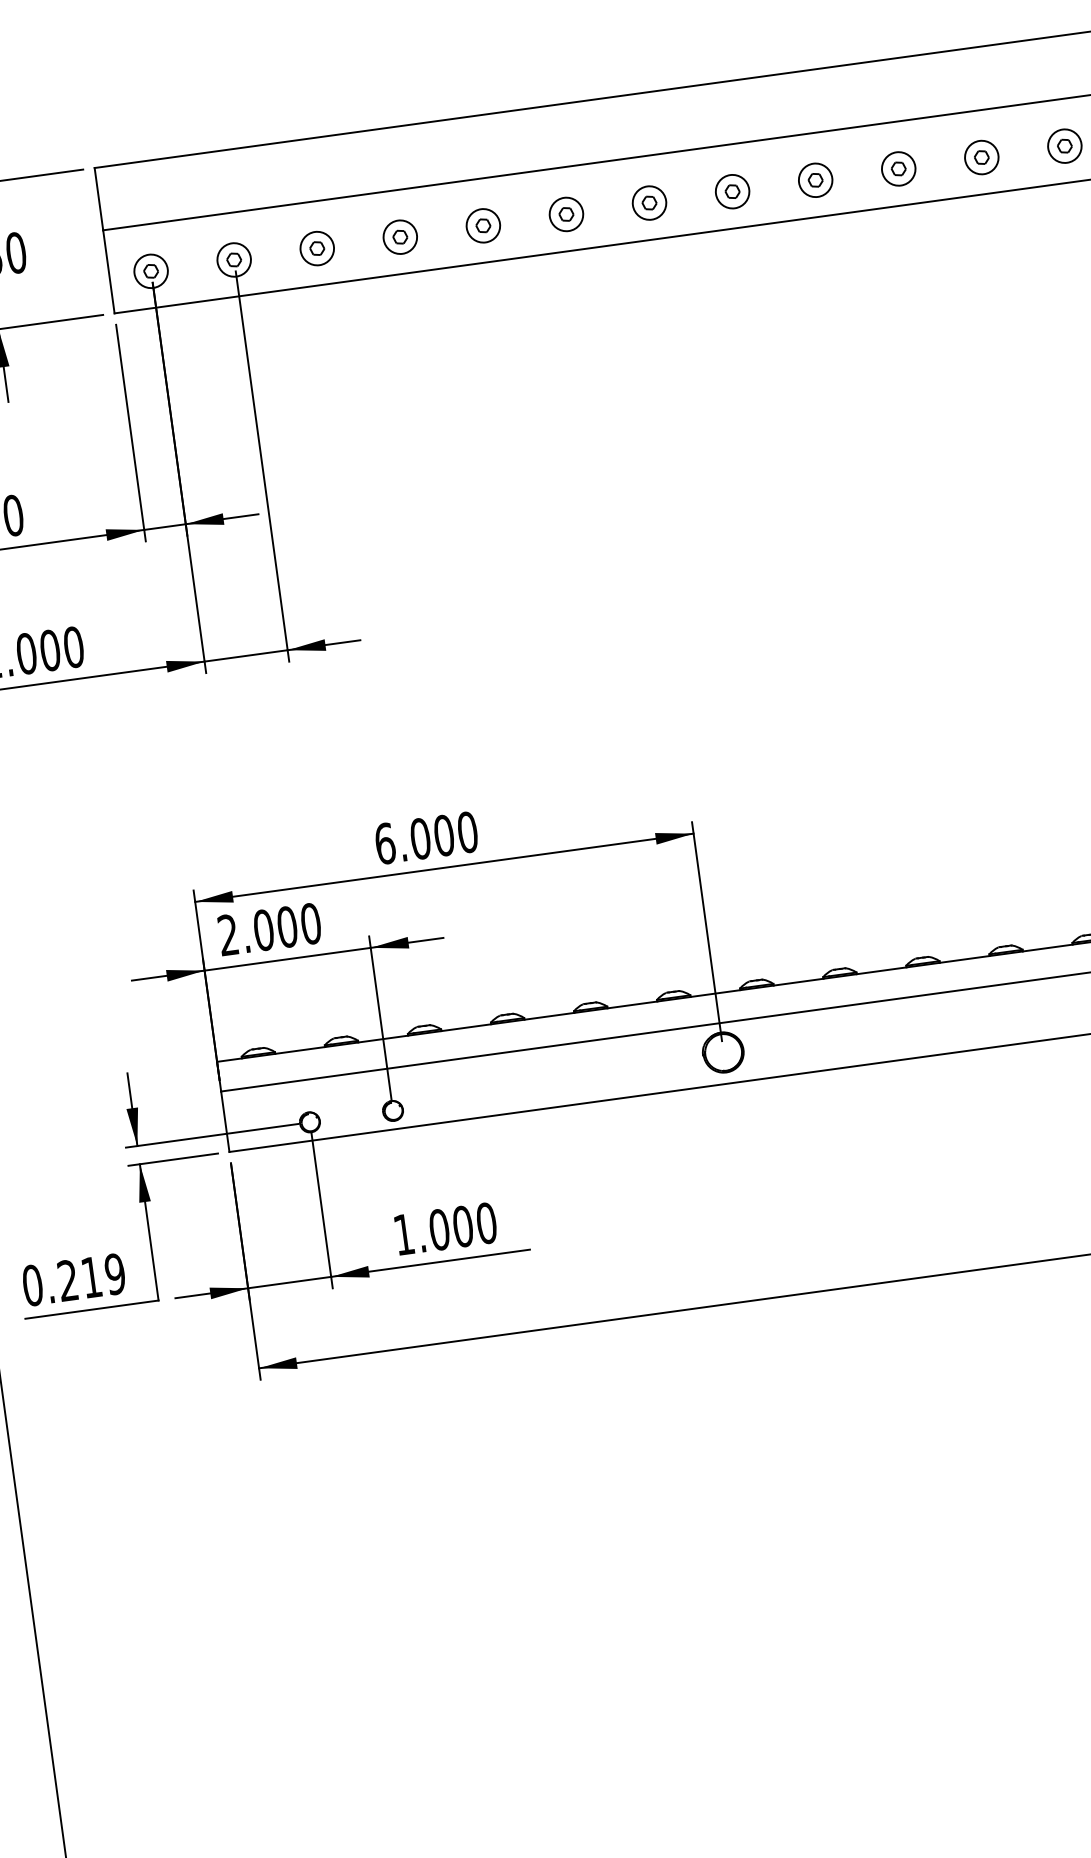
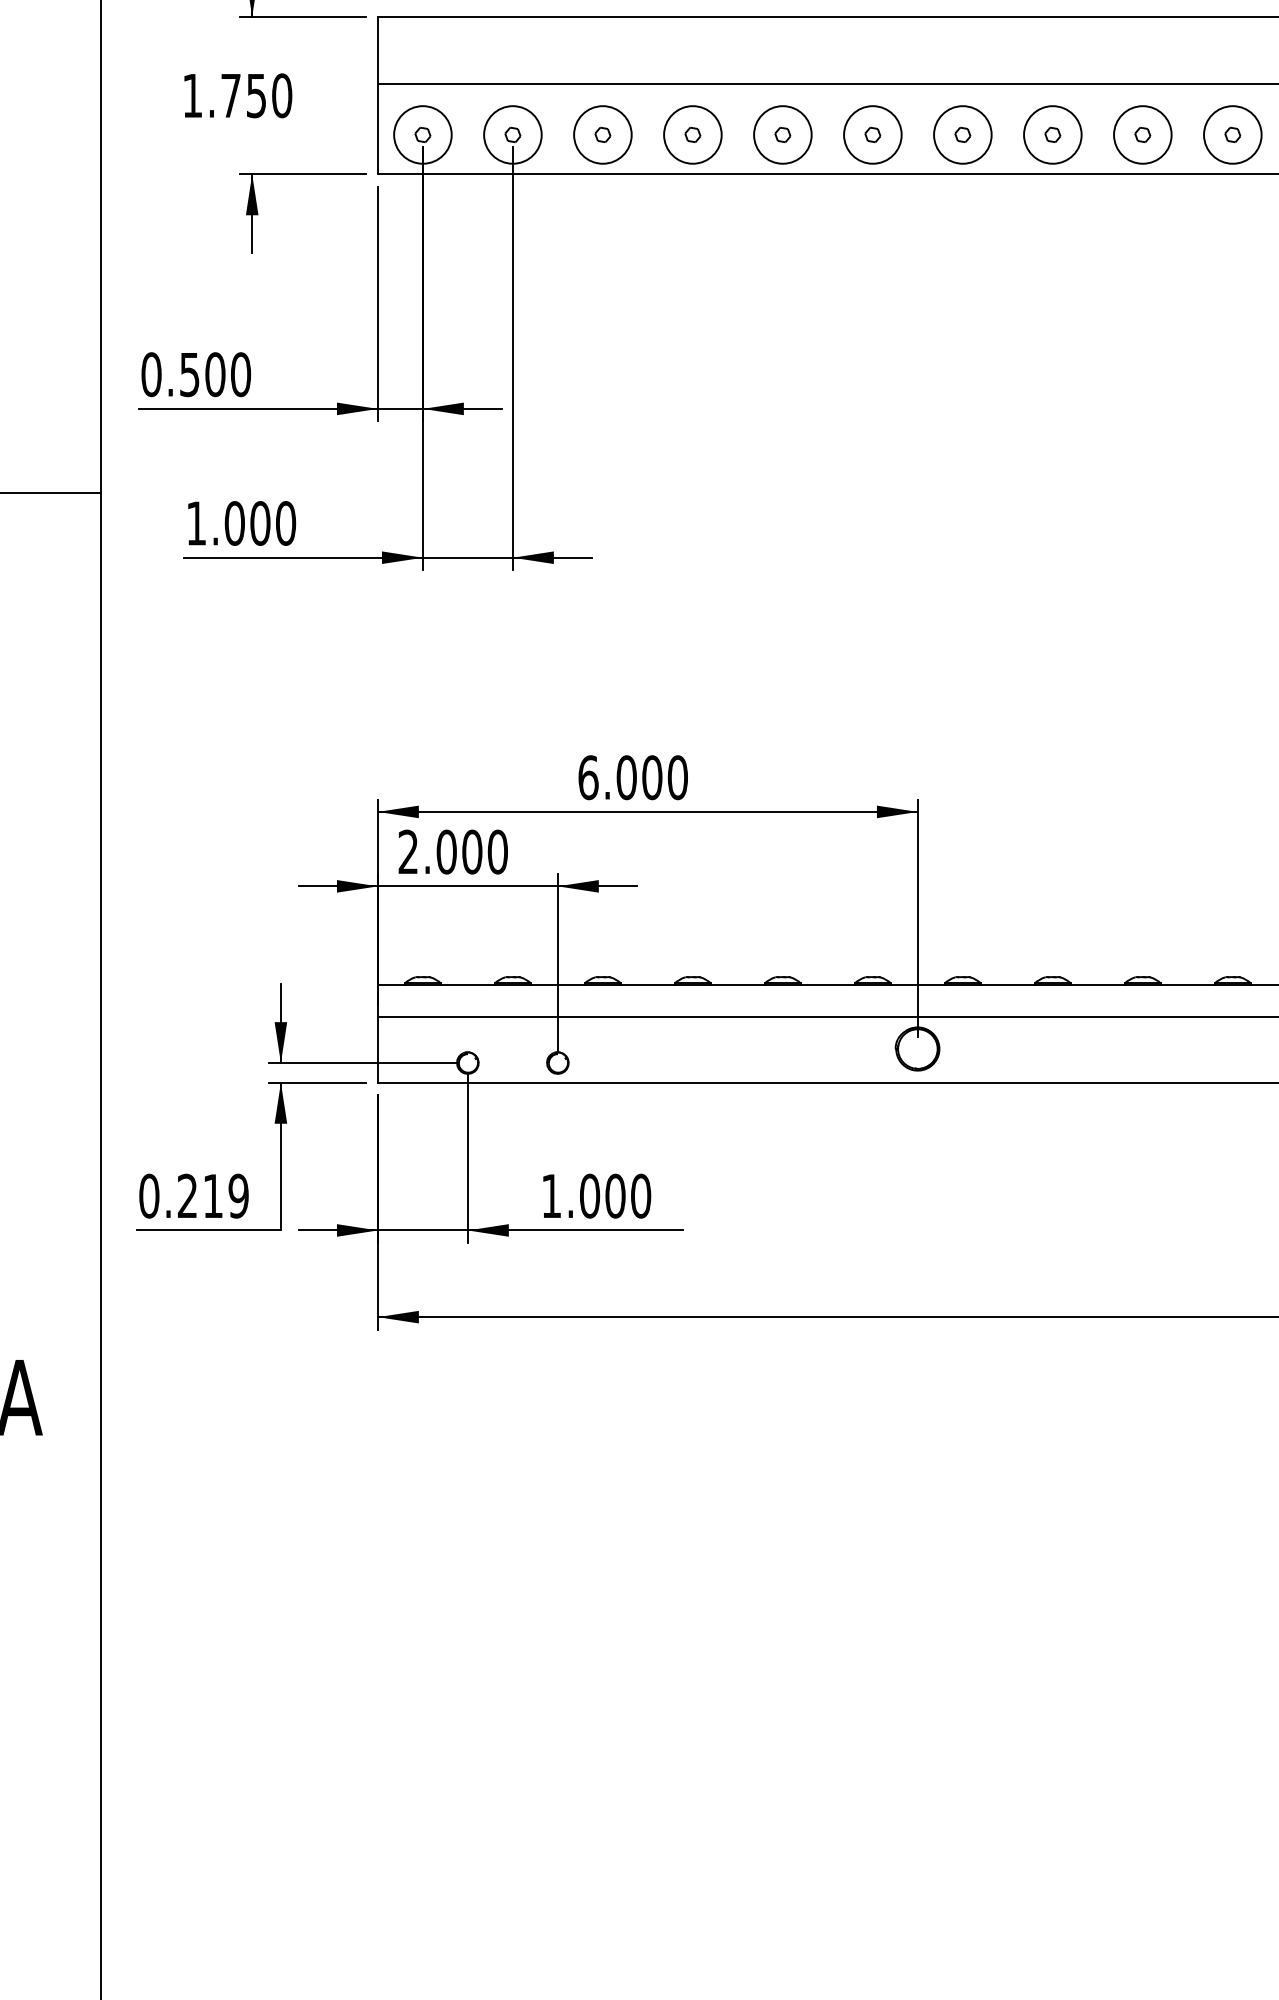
circle: (898, 168) -> (1232, 134), size x1.6
circle: (815, 179) -> (1142, 134), size x1.6
circle: (732, 191) -> (1052, 134), size x1.6
circle: (649, 202) -> (962, 134), size x1.6
circle: (566, 214) -> (872, 134), size x1.6
circle: (483, 225) -> (782, 134), size x1.6
circle: (399, 236) -> (692, 134), size x1.6
circle: (316, 248) -> (602, 134), size x1.6
circle: (233, 259) -> (512, 134), size x1.6
circle: (150, 270) -> (422, 134), size x1.6

